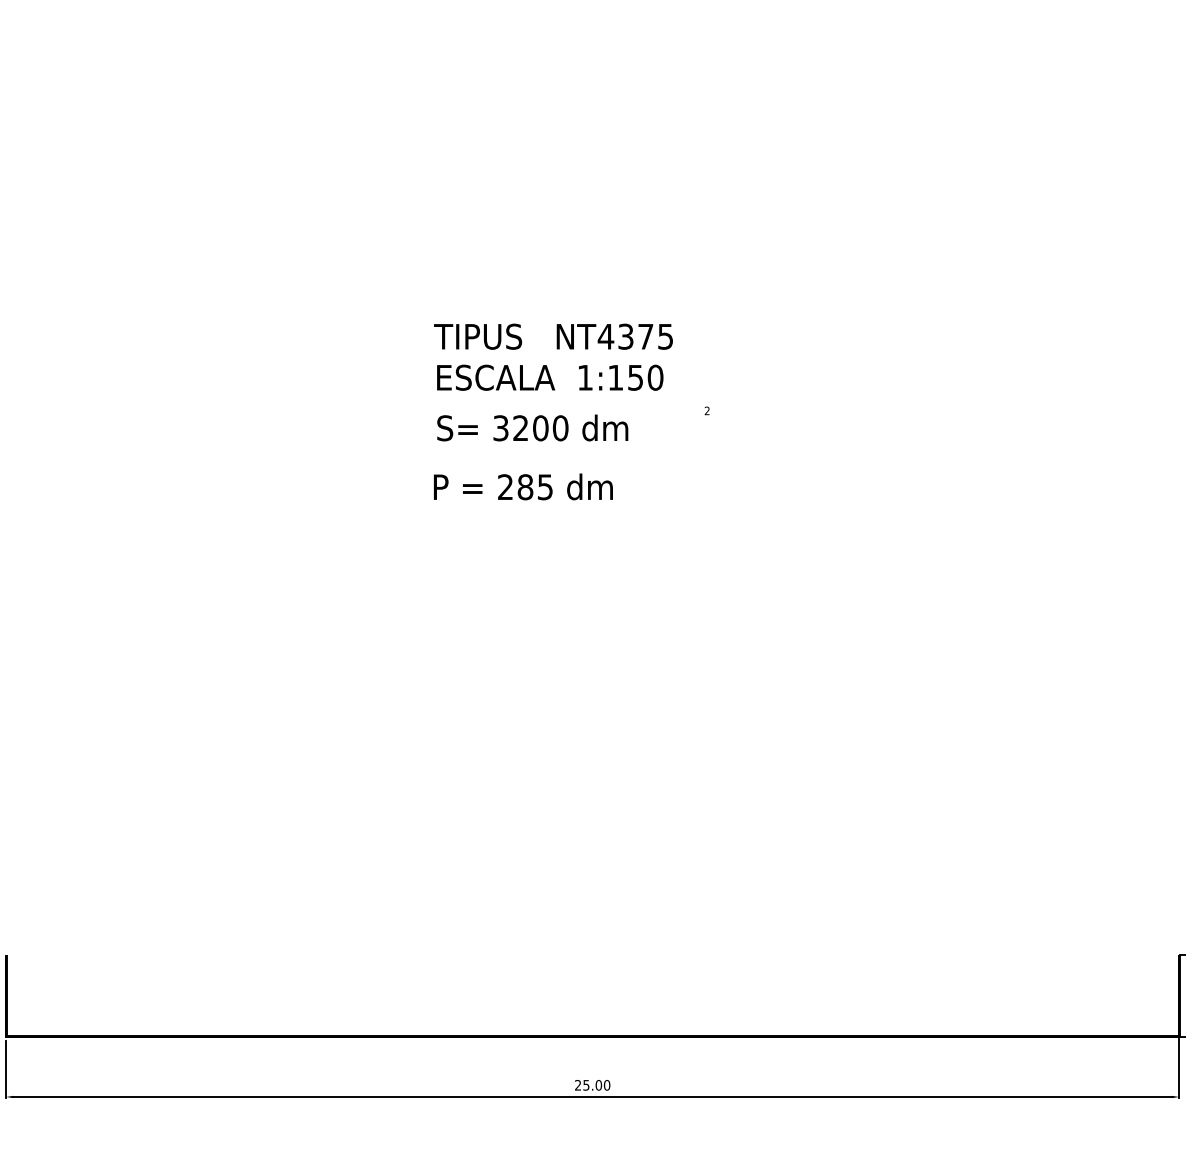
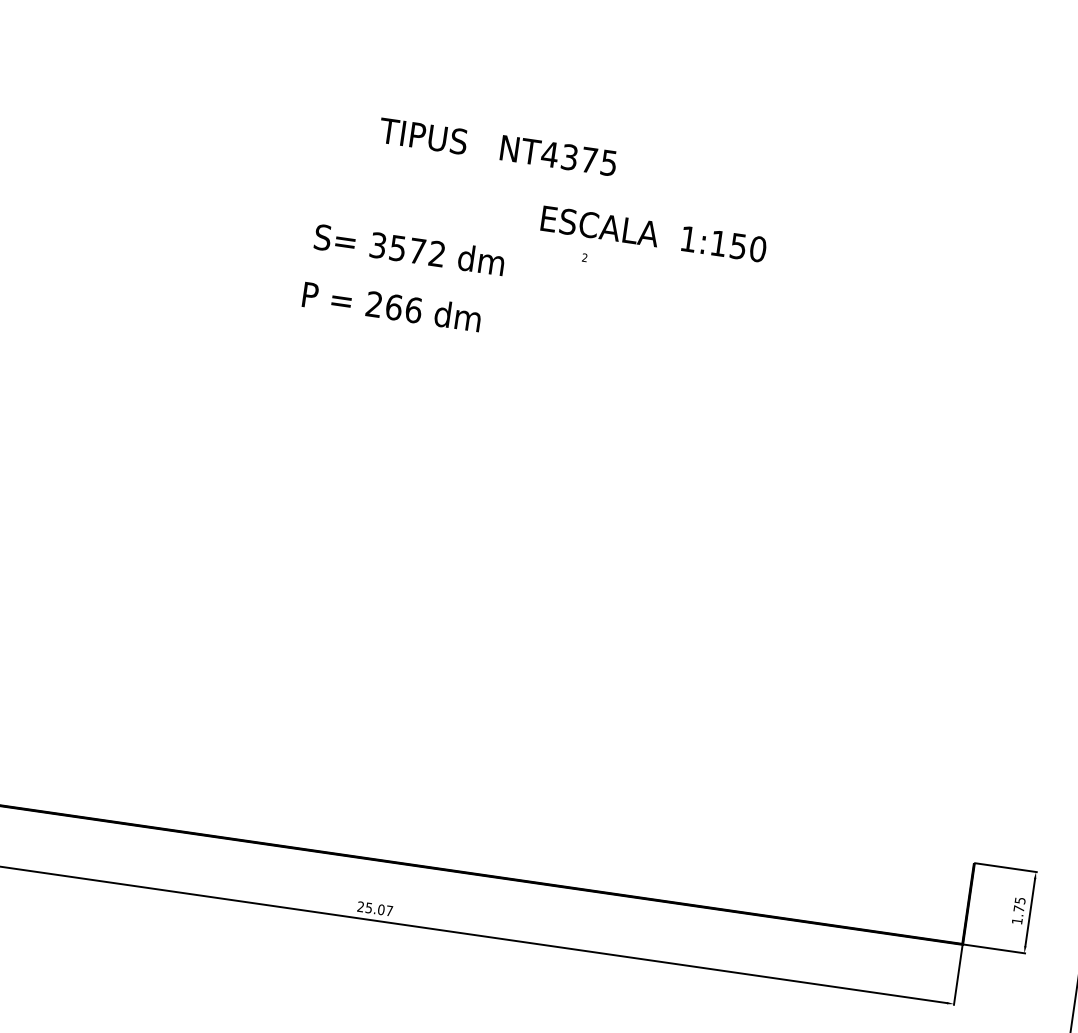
text: (553, 336) -> (498, 146), moved
text: (550, 377) -> (654, 233), moved
text: (540, 428) -> (417, 251), 3200 -> 3572
text: (535, 487) -> (403, 309), 285 -> 266
text: (606, 1085) -> (388, 911), 25.00 -> 25.07

